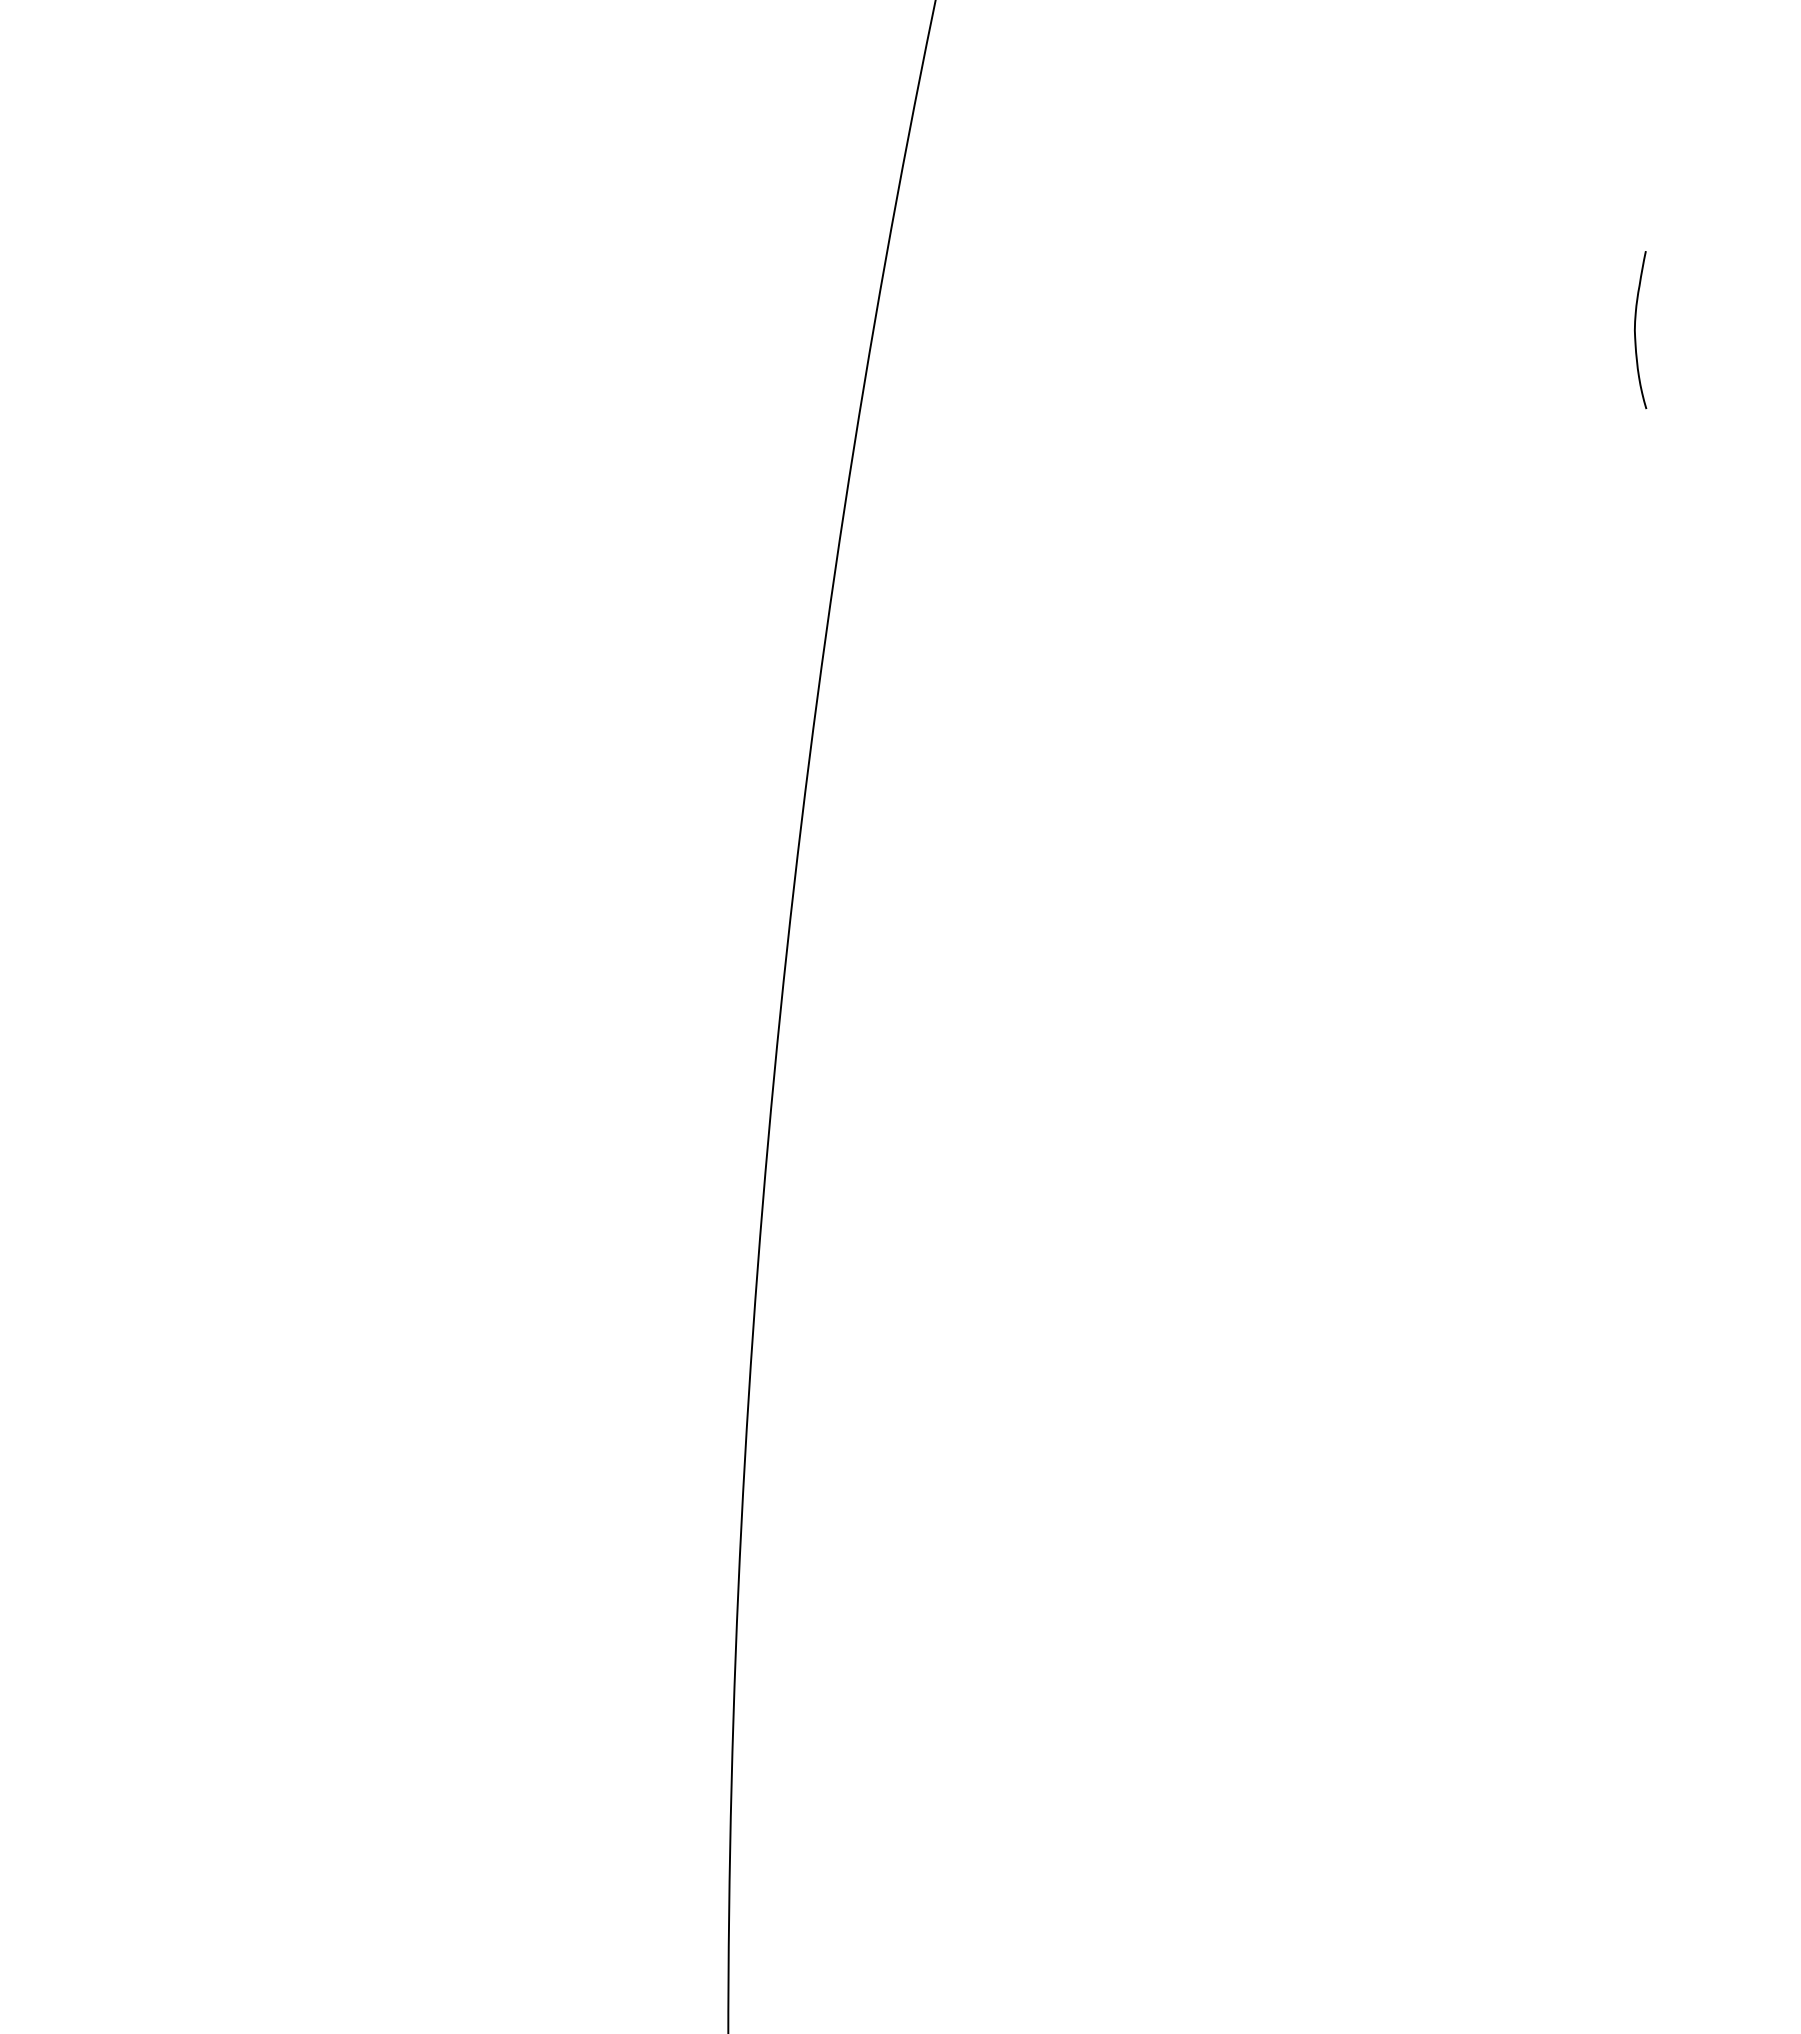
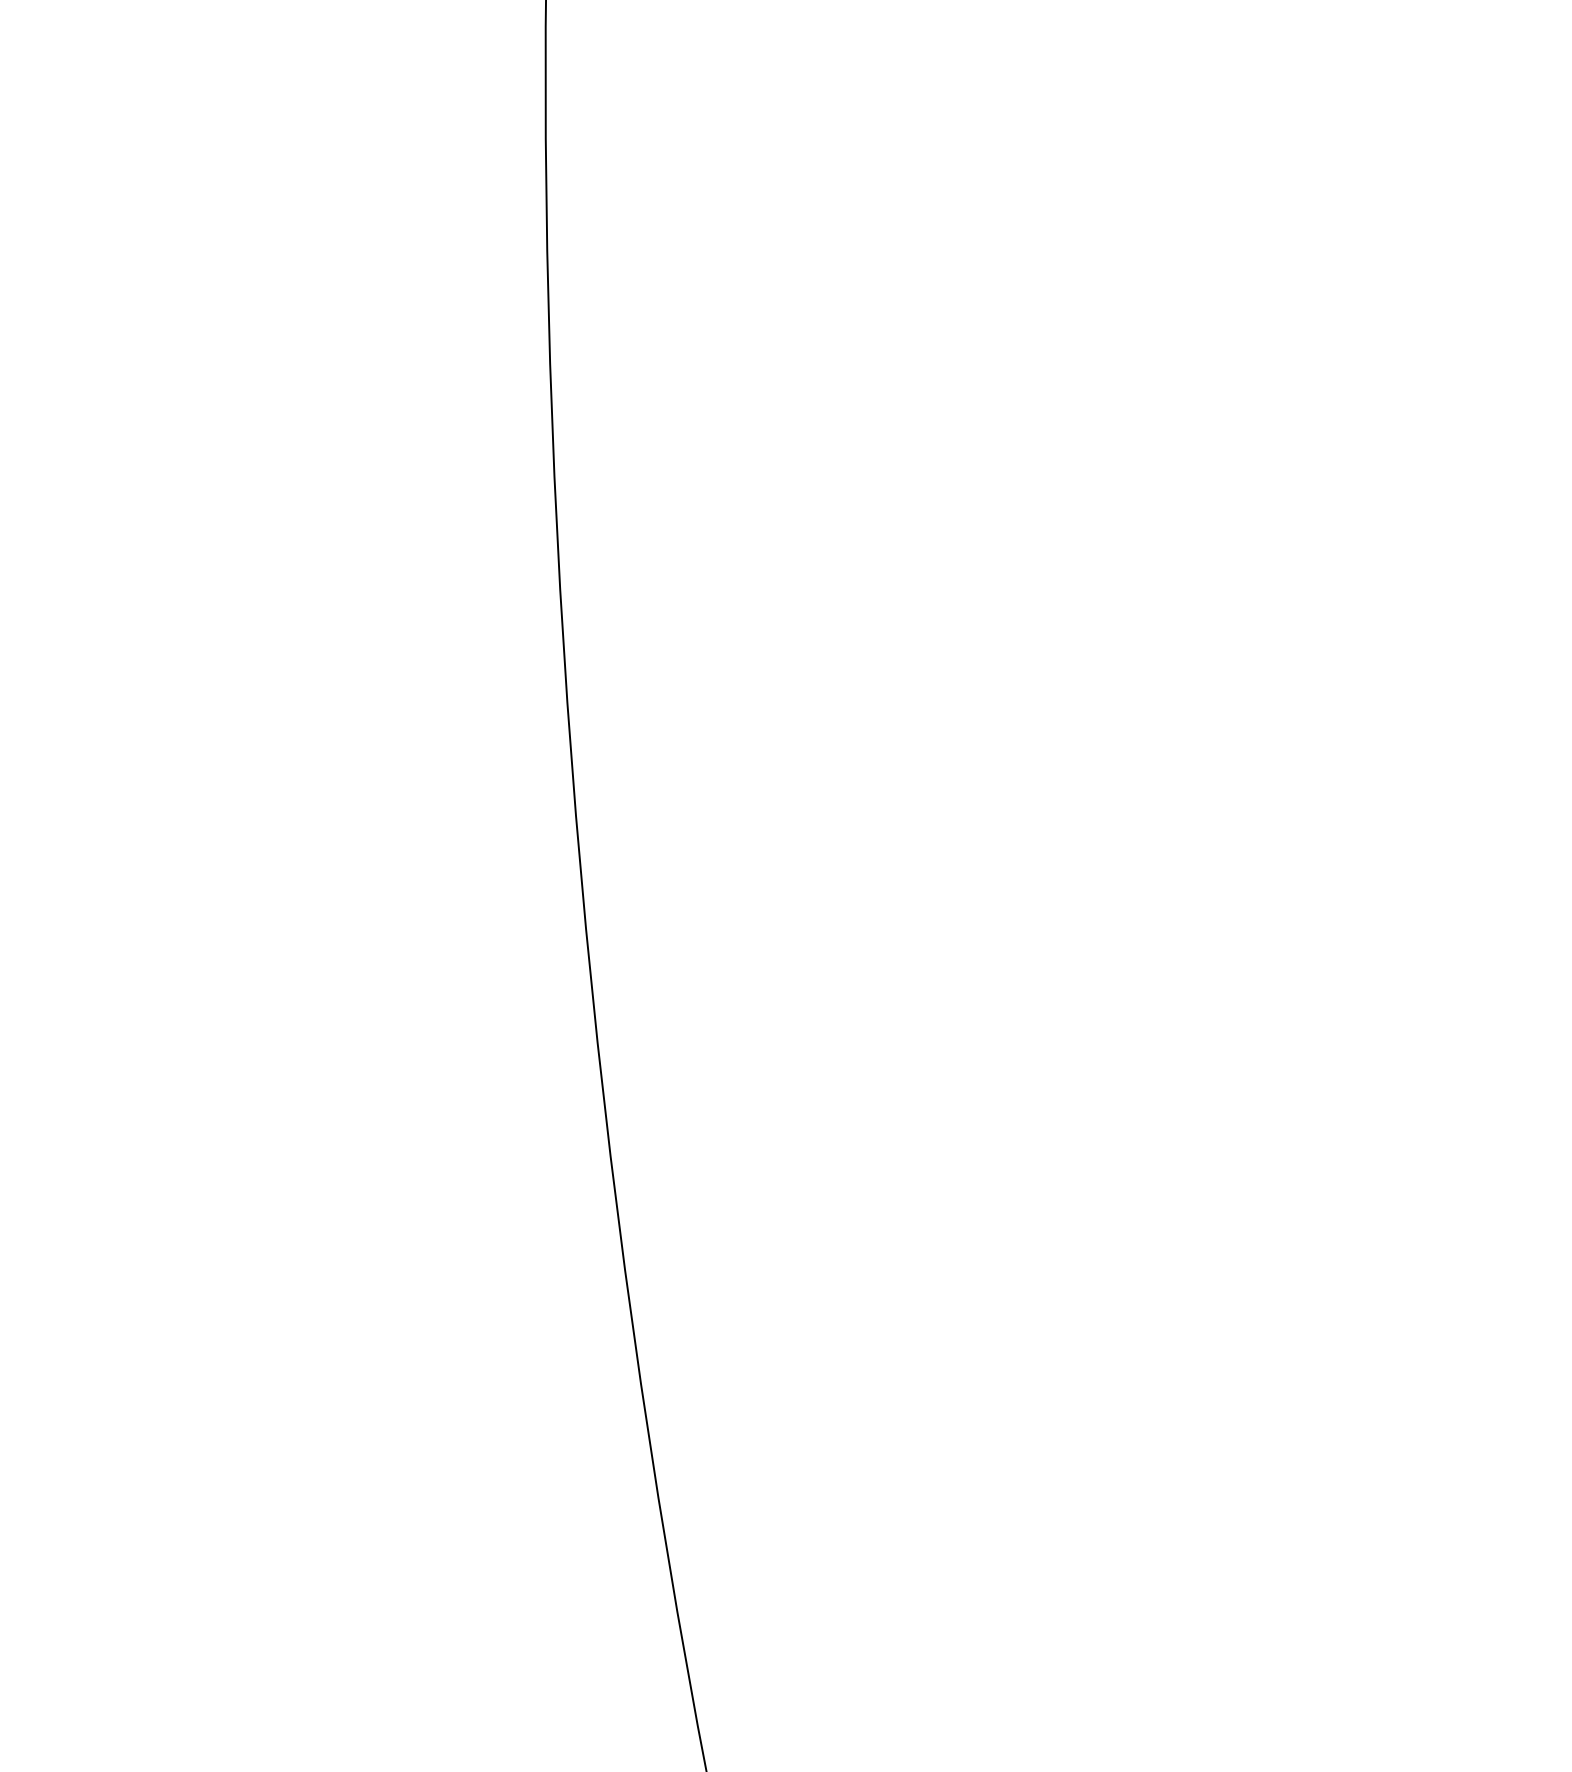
curve: (1635, 330) -> (1217, 234), removed

